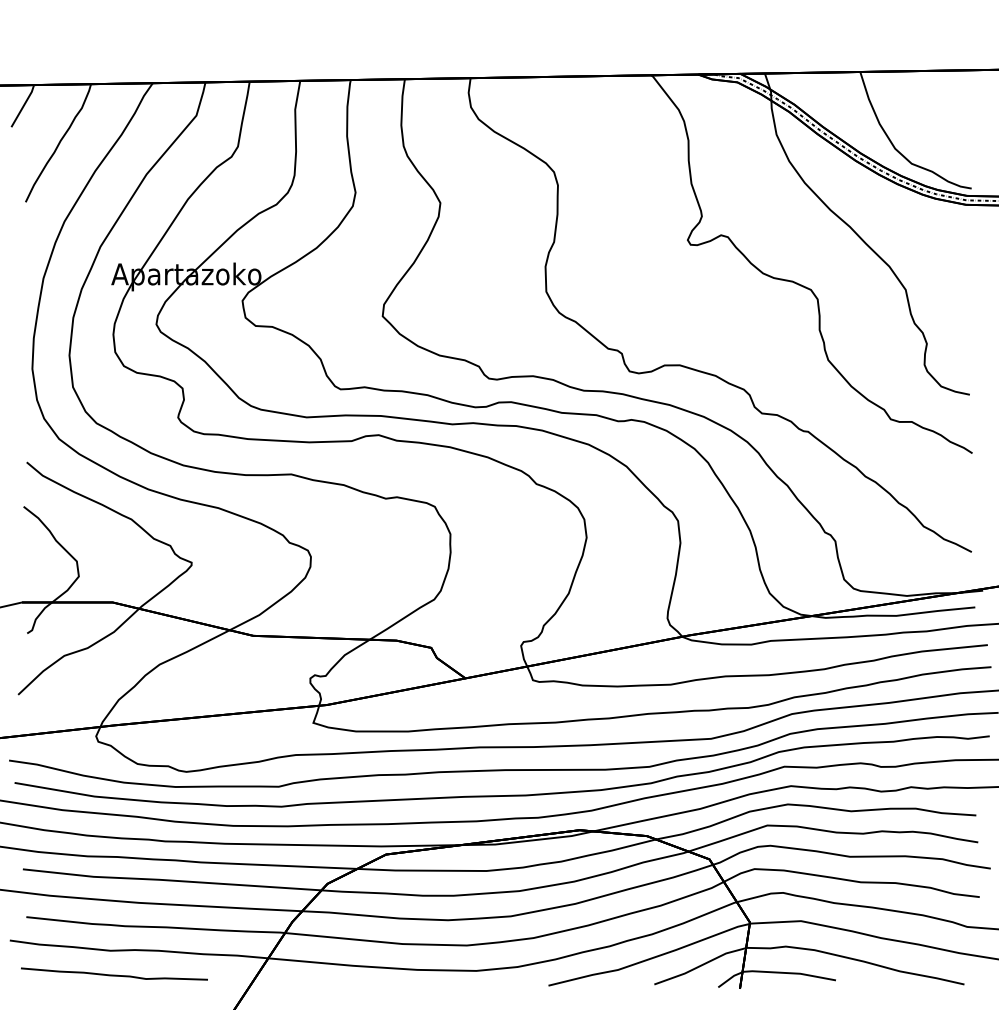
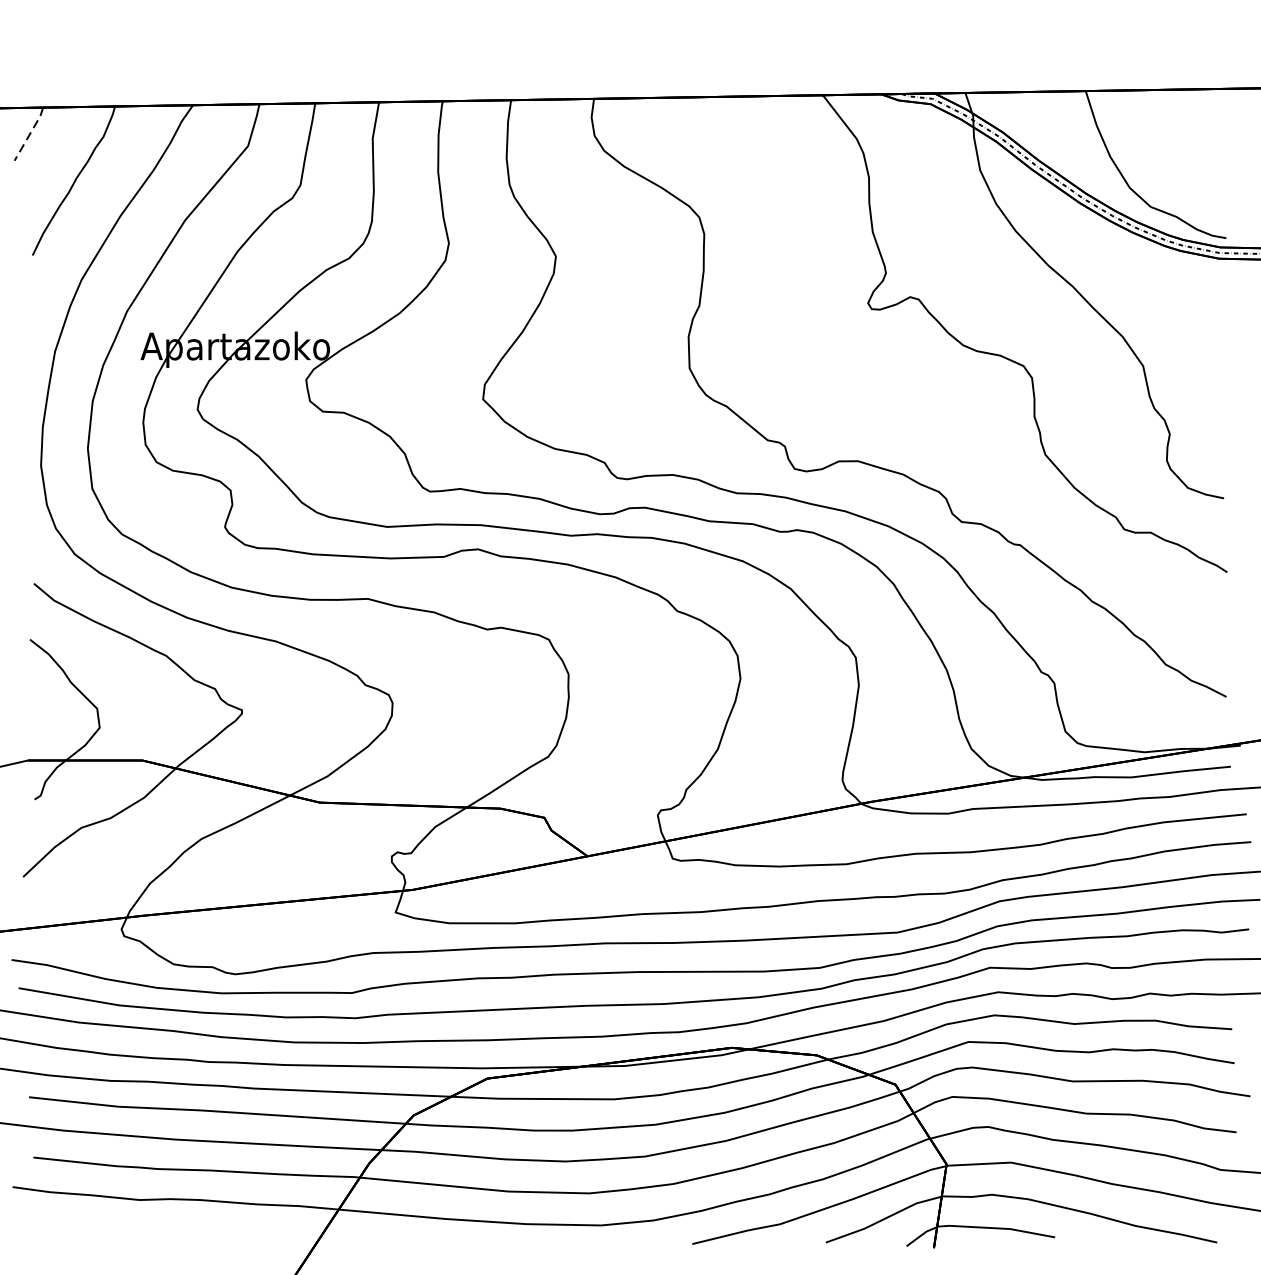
line: (23, 105) -> (29, 133), solid -> dashed
curve: (114, 974) -> (144, 1229), removed

